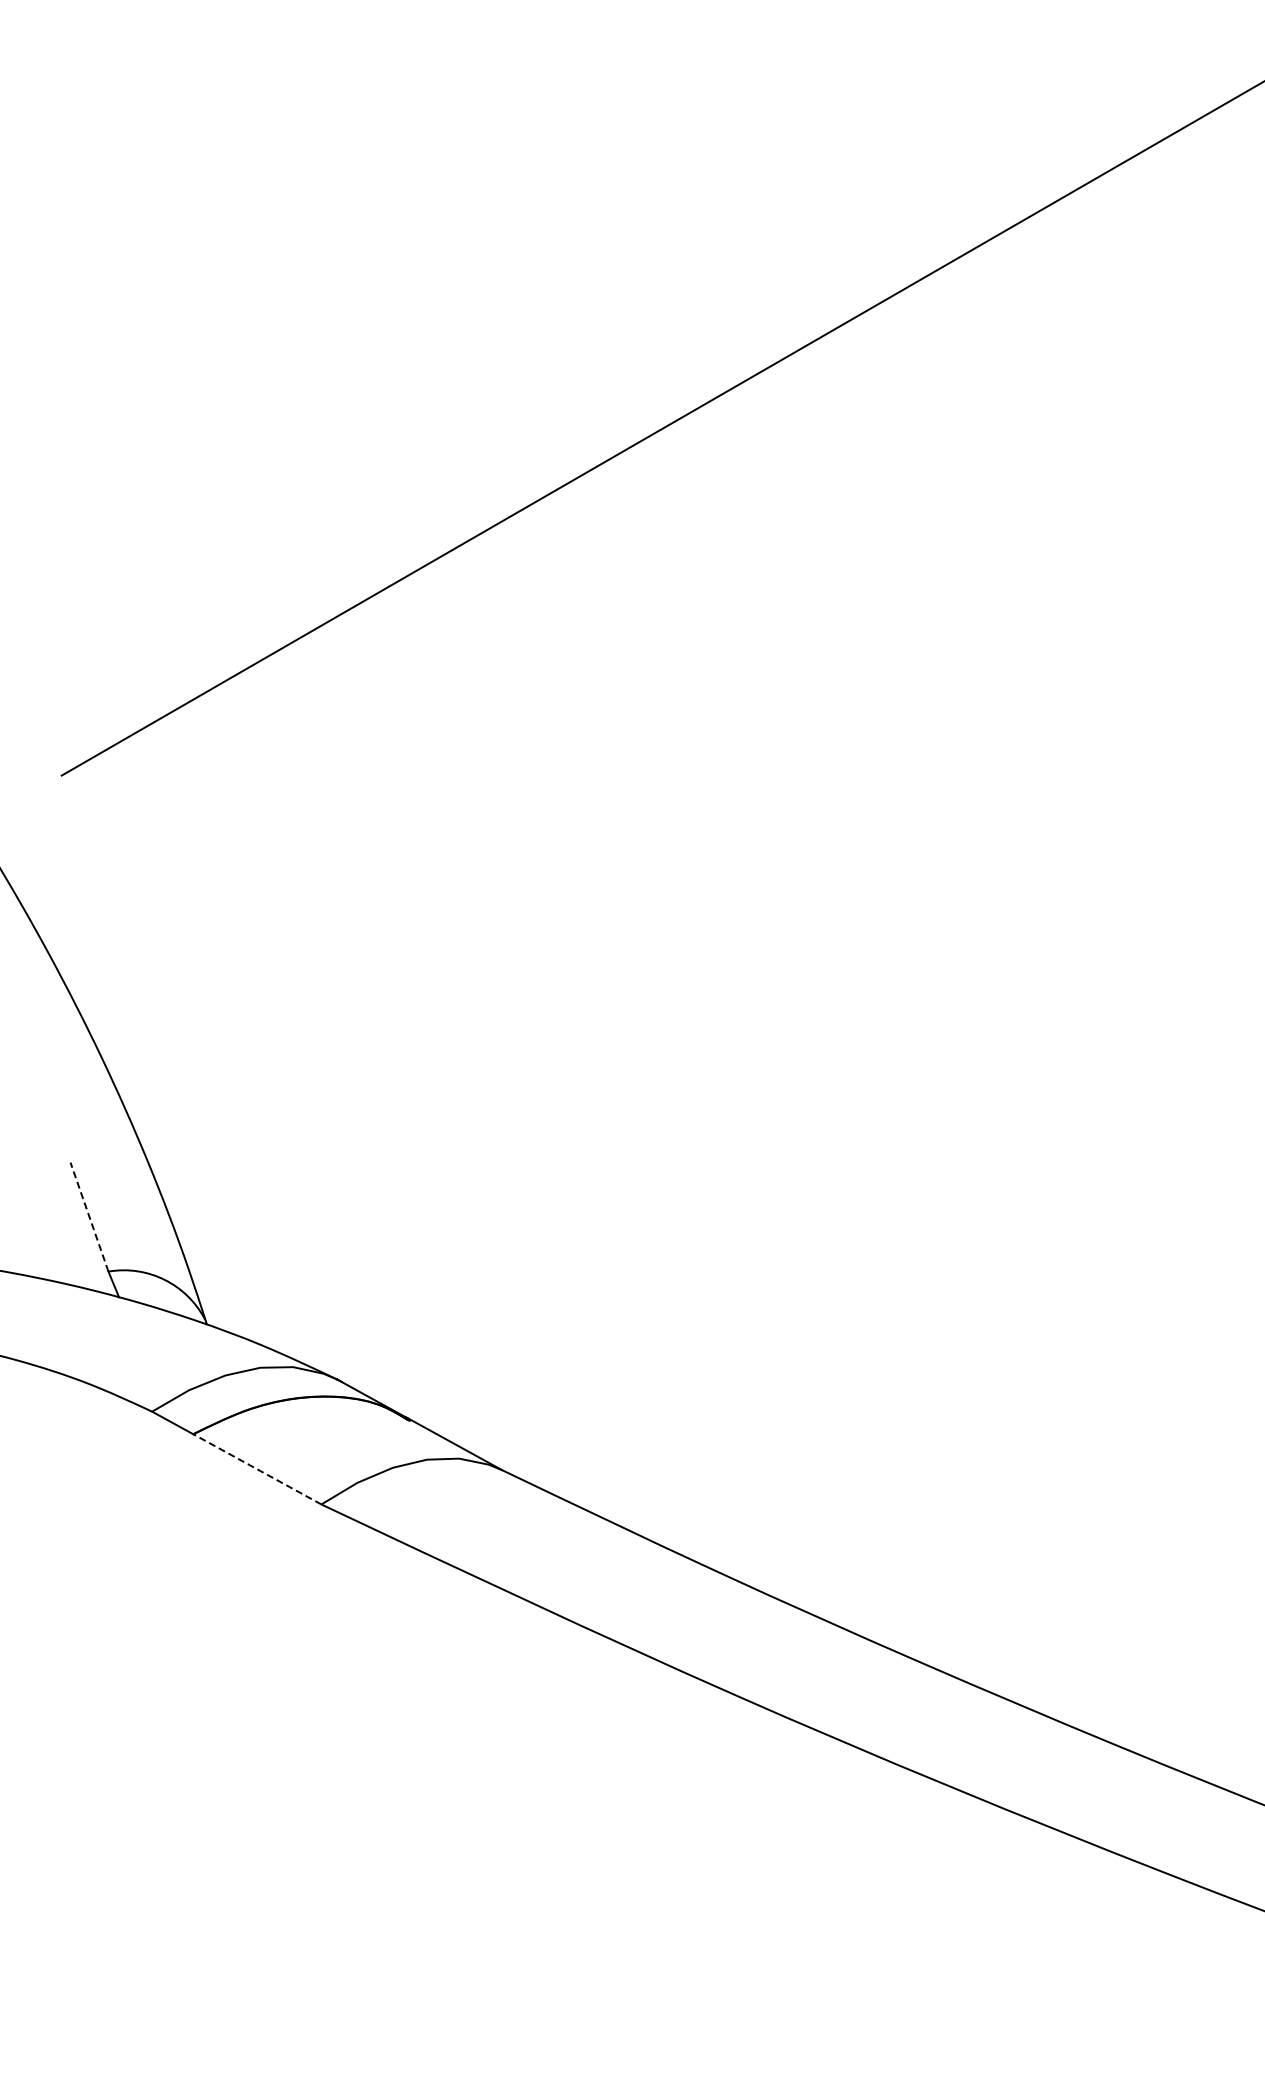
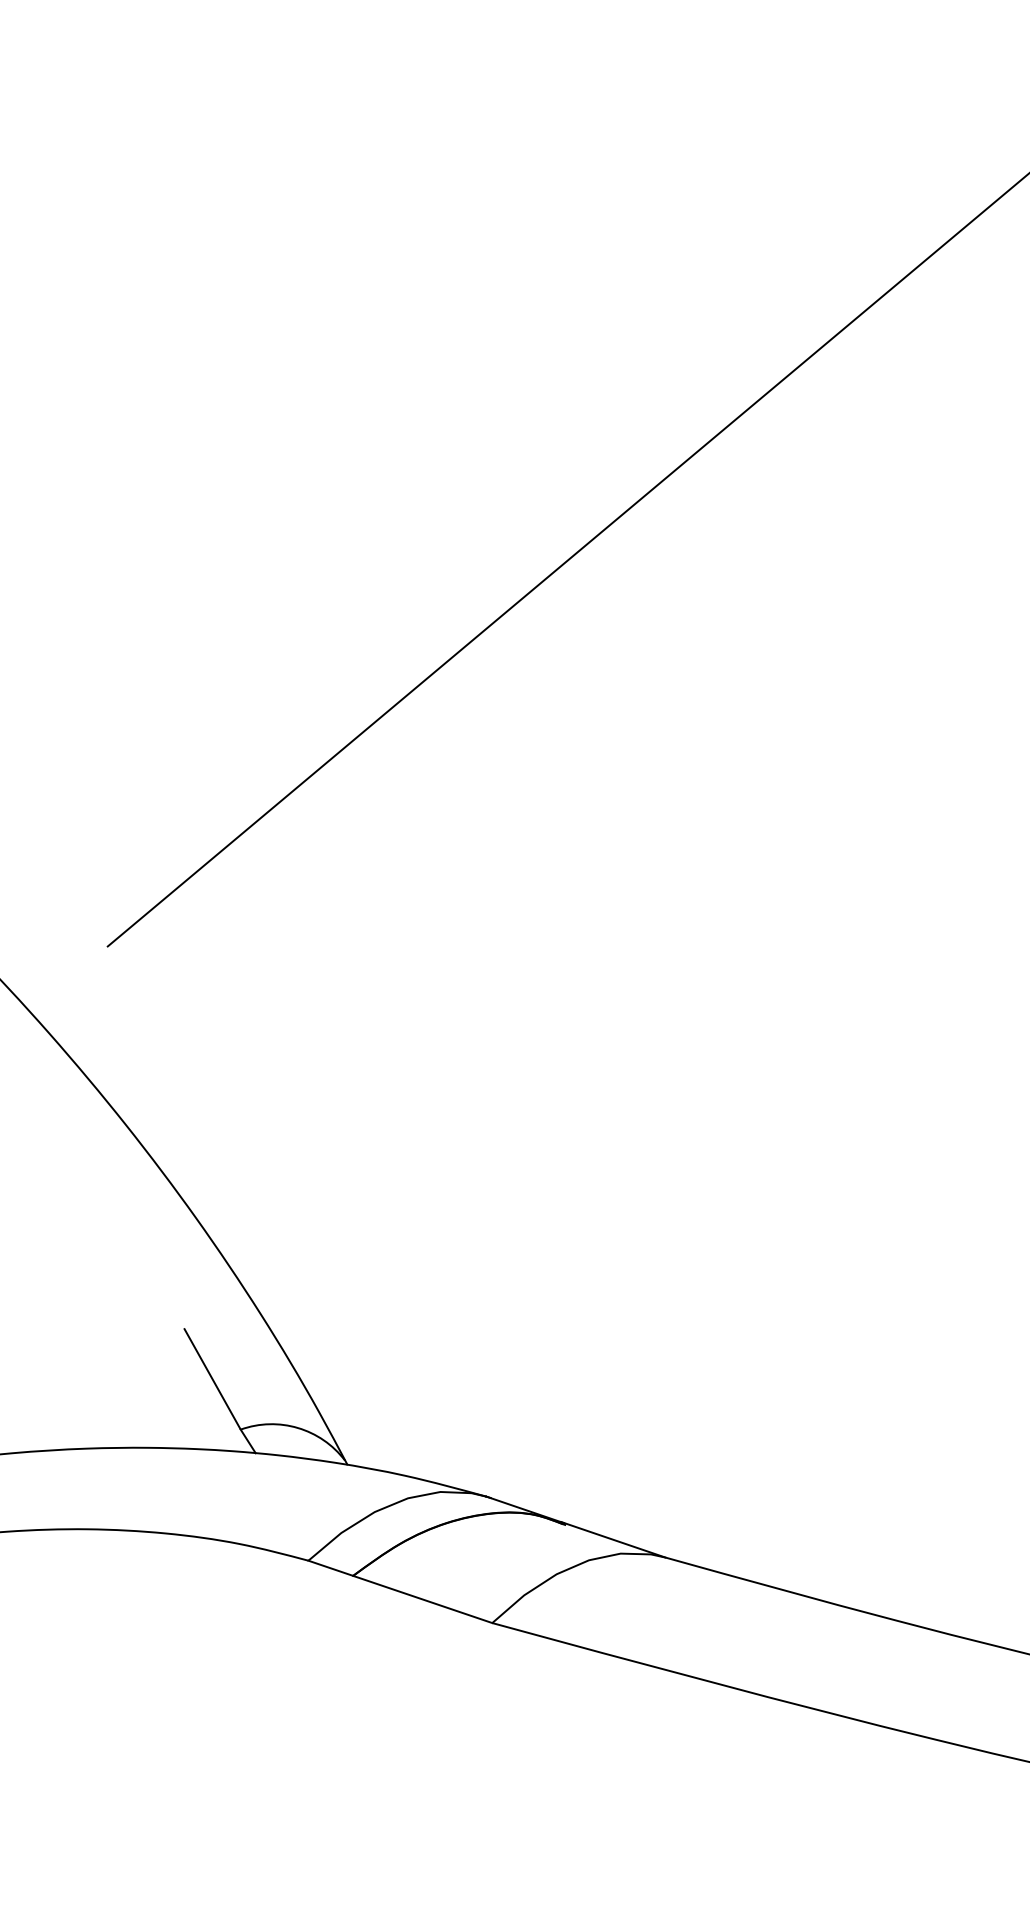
line: (89, 1217) -> (212, 1379), dashed -> solid
line: (256, 1469) -> (421, 1599), dashed -> solid

